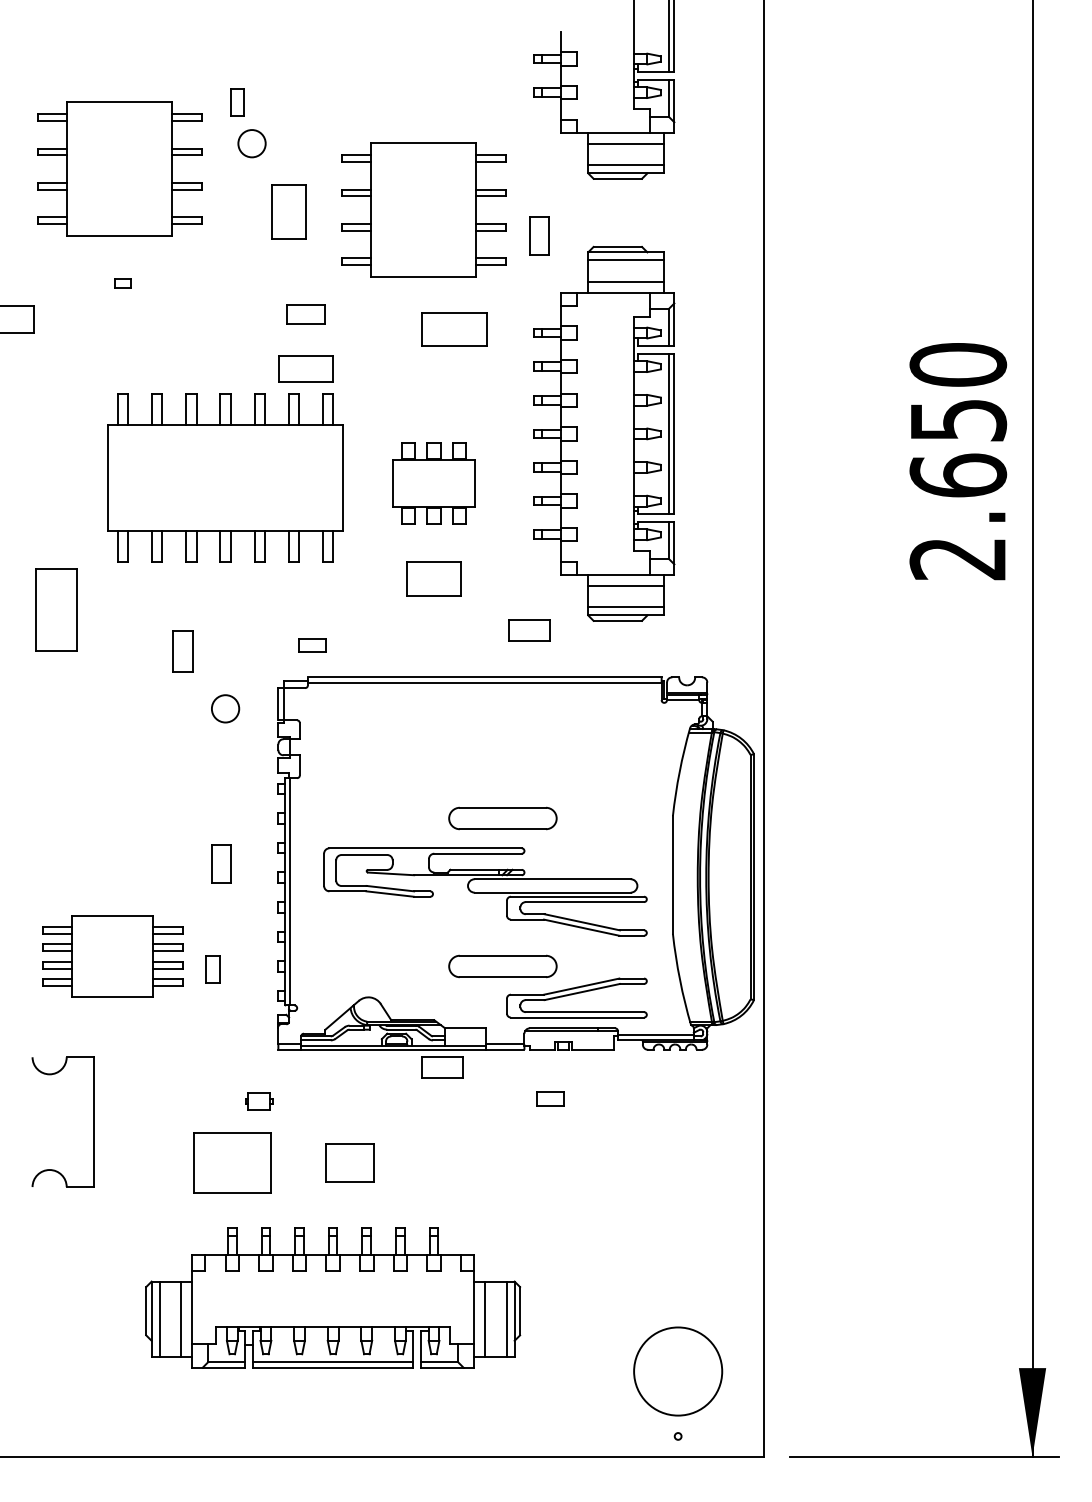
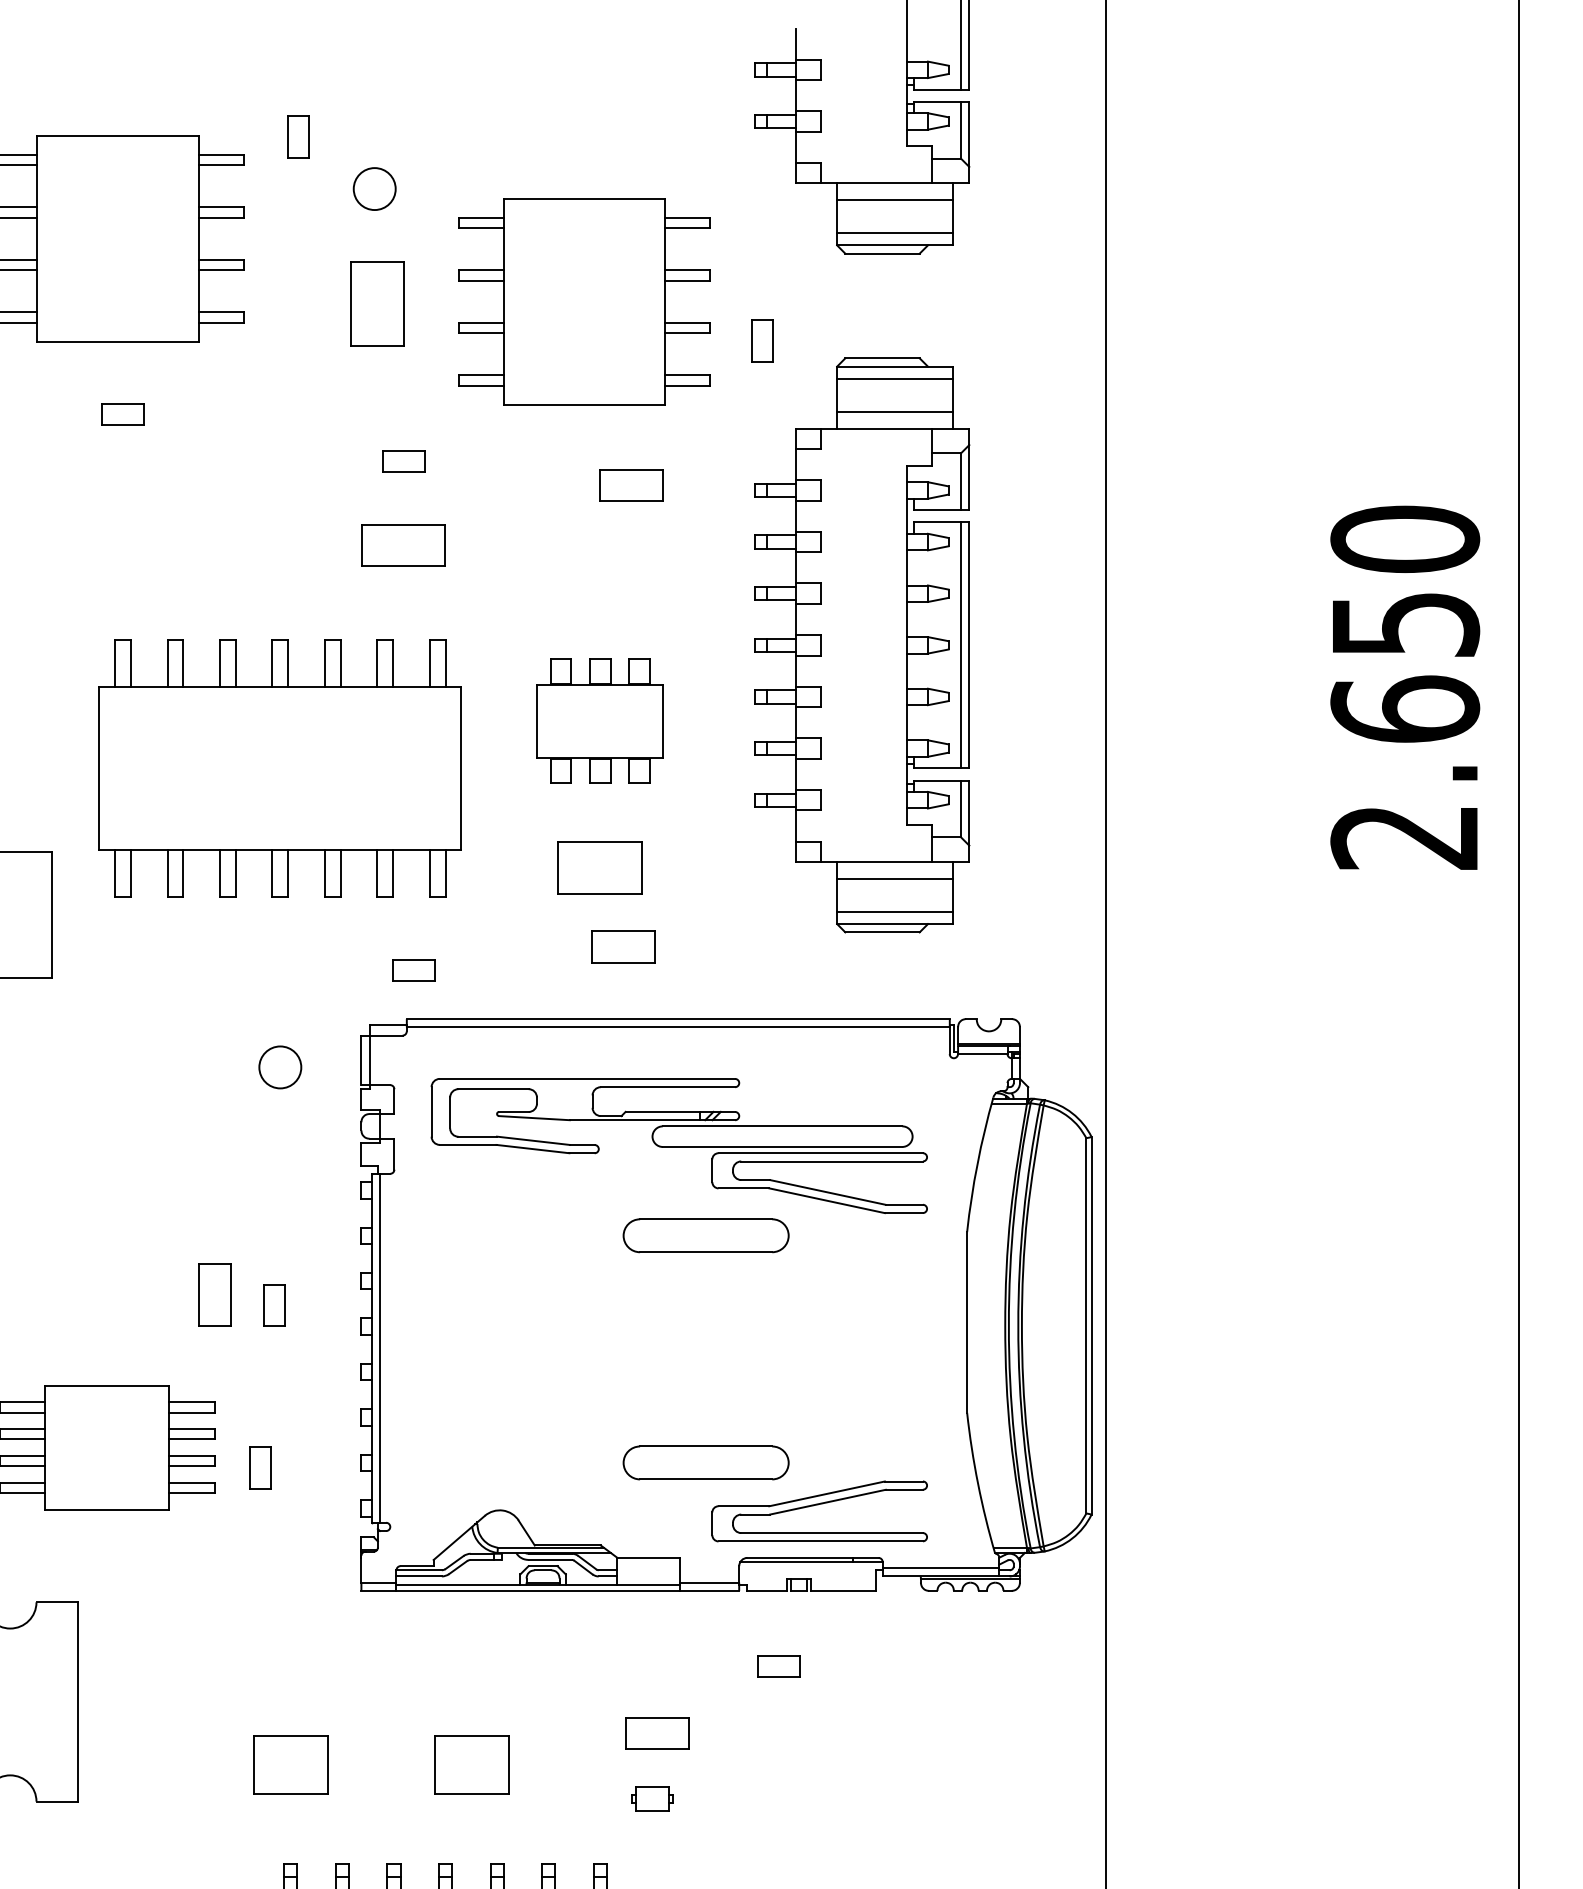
circle: (251, 143) -> (373, 188), moved
part: (539, 235) -> (762, 340), size x0.71
part: (122, 283) -> (122, 414), size x1.67
part: (305, 313) -> (403, 460), size x0.71
part: (454, 329) -> (631, 485), size x0.62
part: (225, 477) -> (280, 767), moved
part: (529, 630) -> (624, 947), moved
part: (182, 651) -> (214, 1295), moved
part: (221, 863) -> (274, 1304), size x0.71
part: (485, 891) -> (679, 1145), moved
part: (442, 1067) -> (657, 1733), moved
part: (259, 1101) -> (653, 1799), moved
part: (232, 1162) -> (290, 1763), size x0.62

